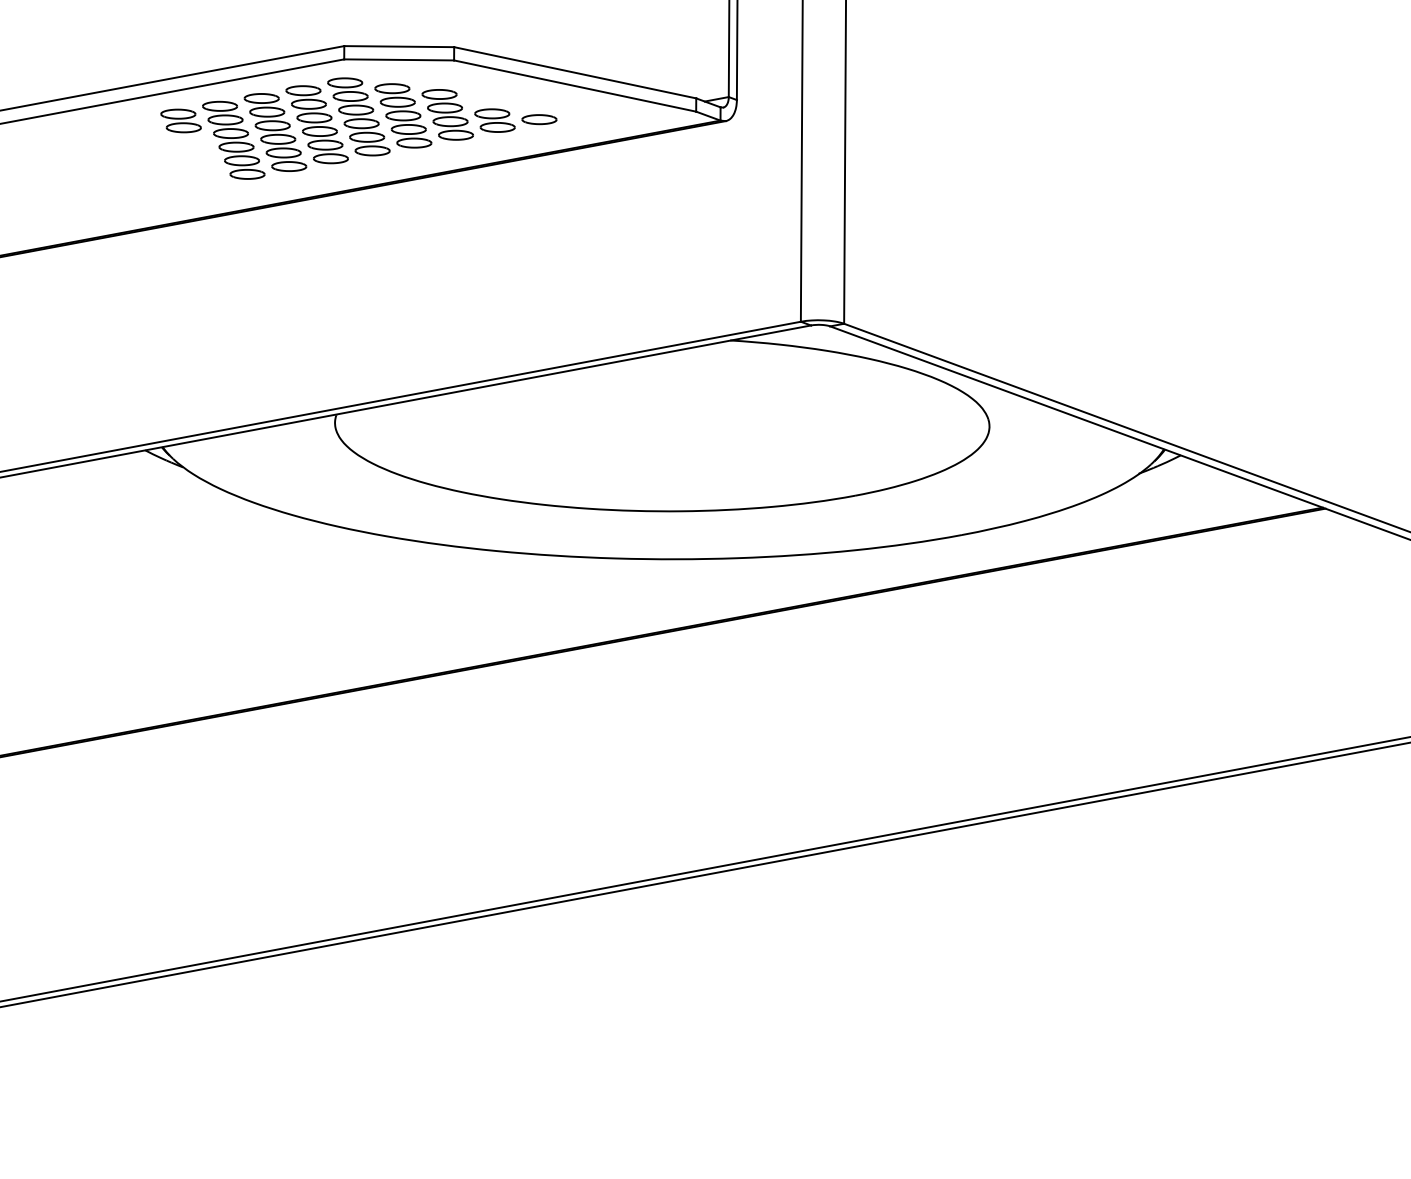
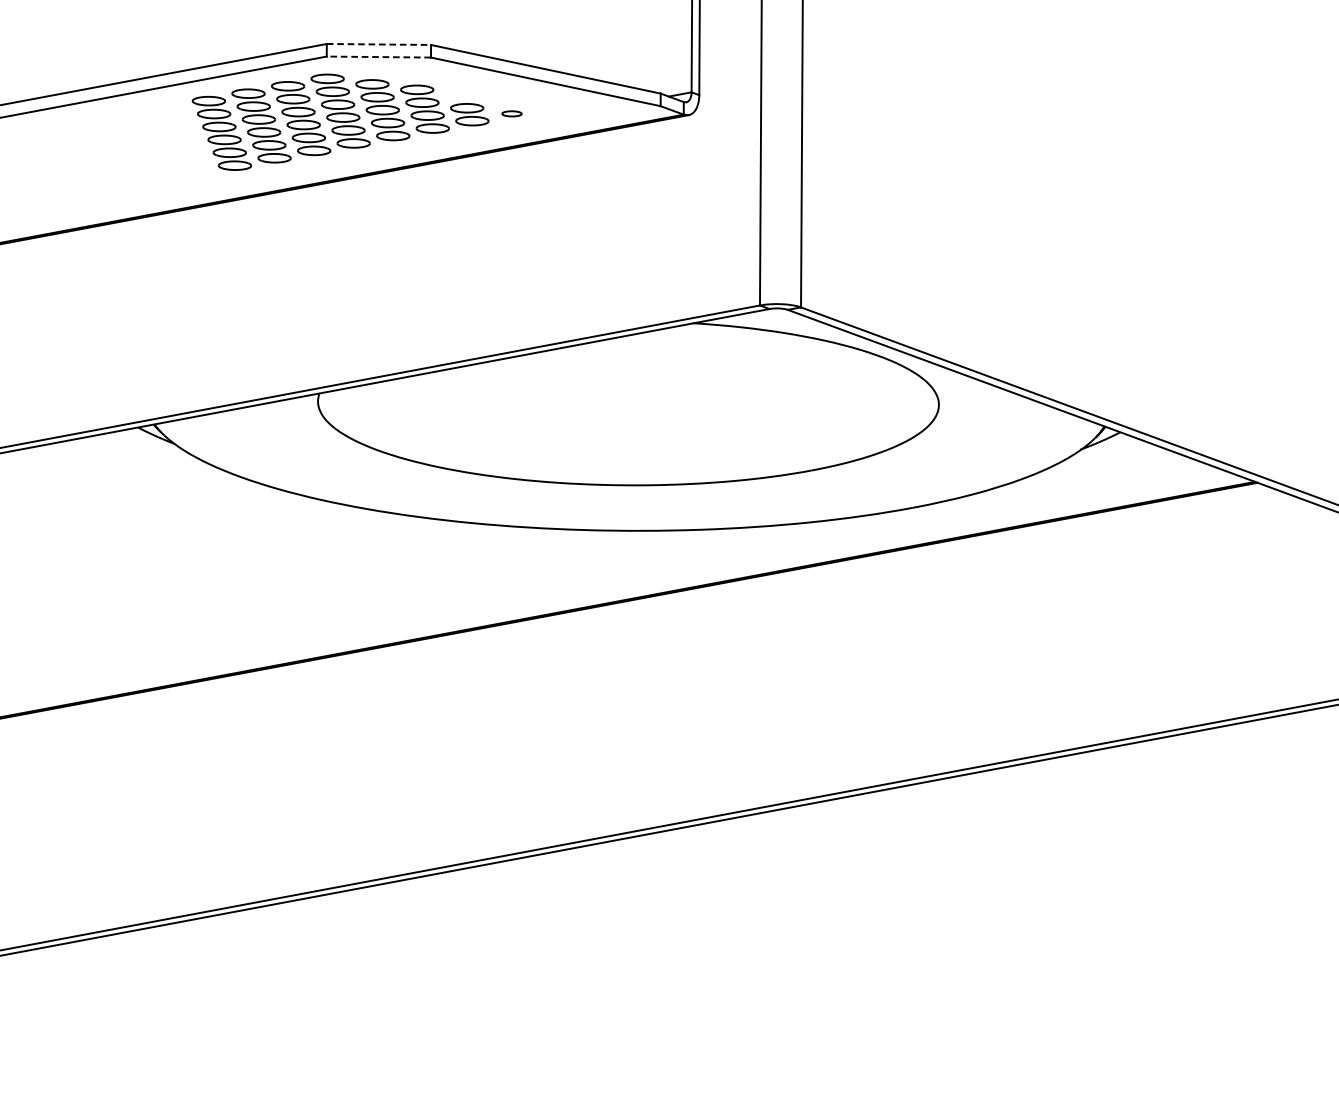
line: (399, 46) -> (379, 44), solid -> dashed
line: (399, 59) -> (379, 56), solid -> dashed
part: (539, 119) -> (512, 113), size x0.6
part: (180, 120) -> (171, 114), removed

